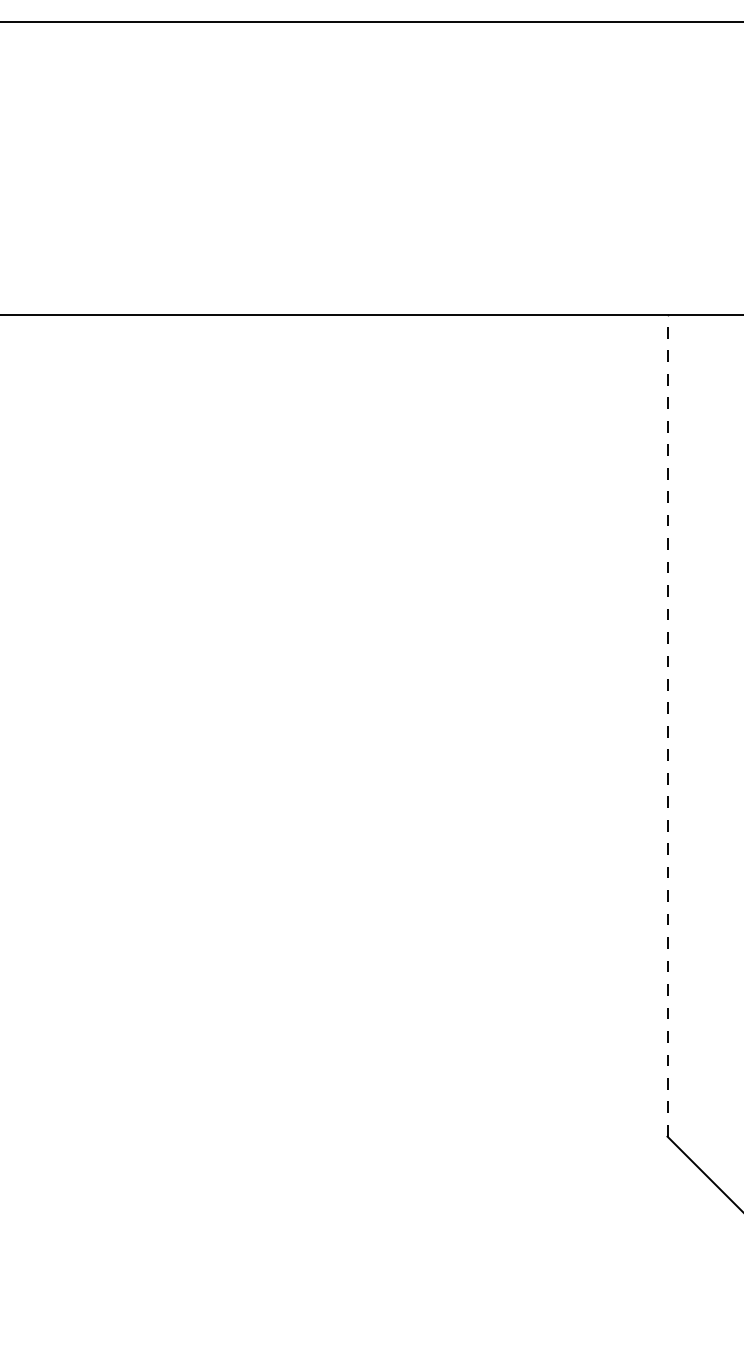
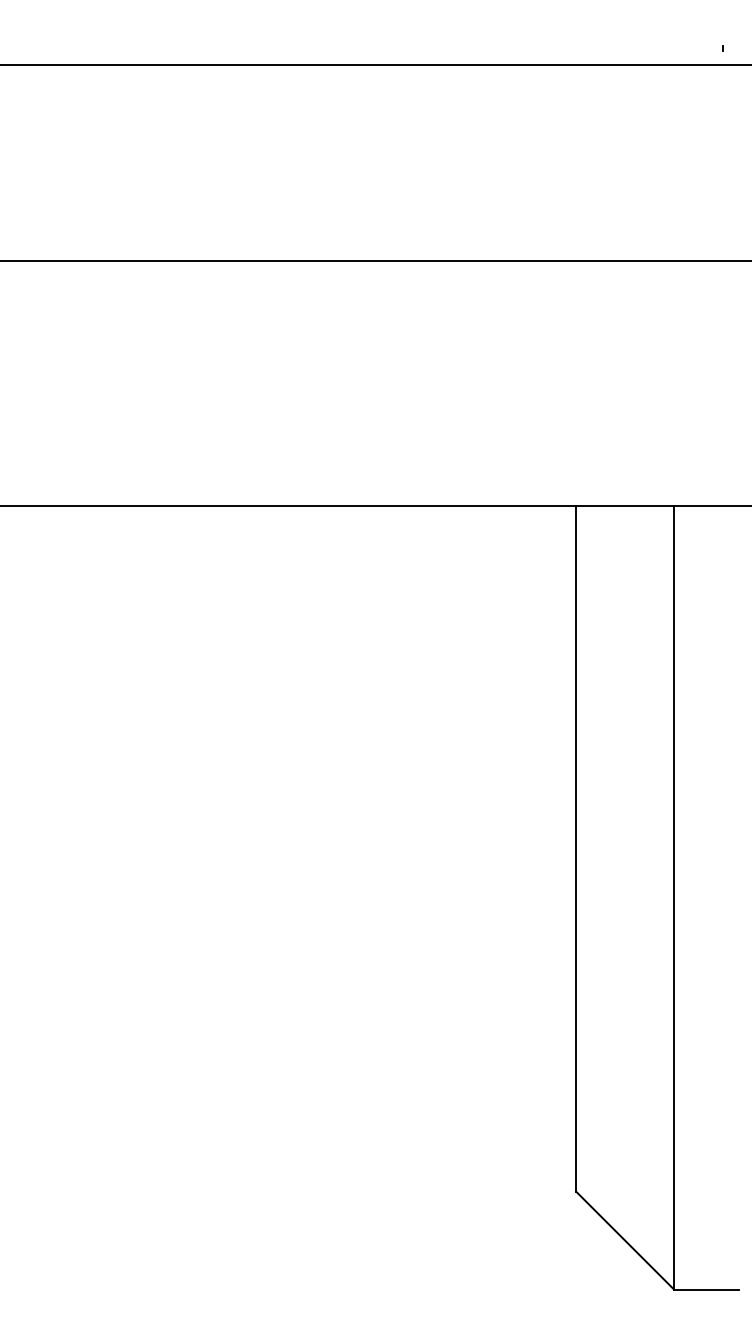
line: (667, 725) -> (576, 848), dashed -> solid

